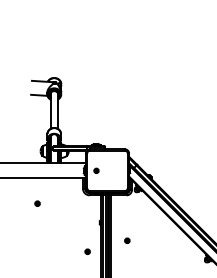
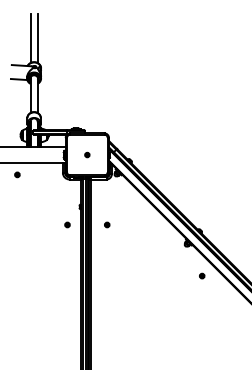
line: (50, 54) -> (30, 38), added
line: (57, 54) -> (37, 38), added
part: (96, 170) -> (87, 154), moved
part: (37, 203) -> (17, 174), moved
part: (87, 251) -> (67, 224), moved

